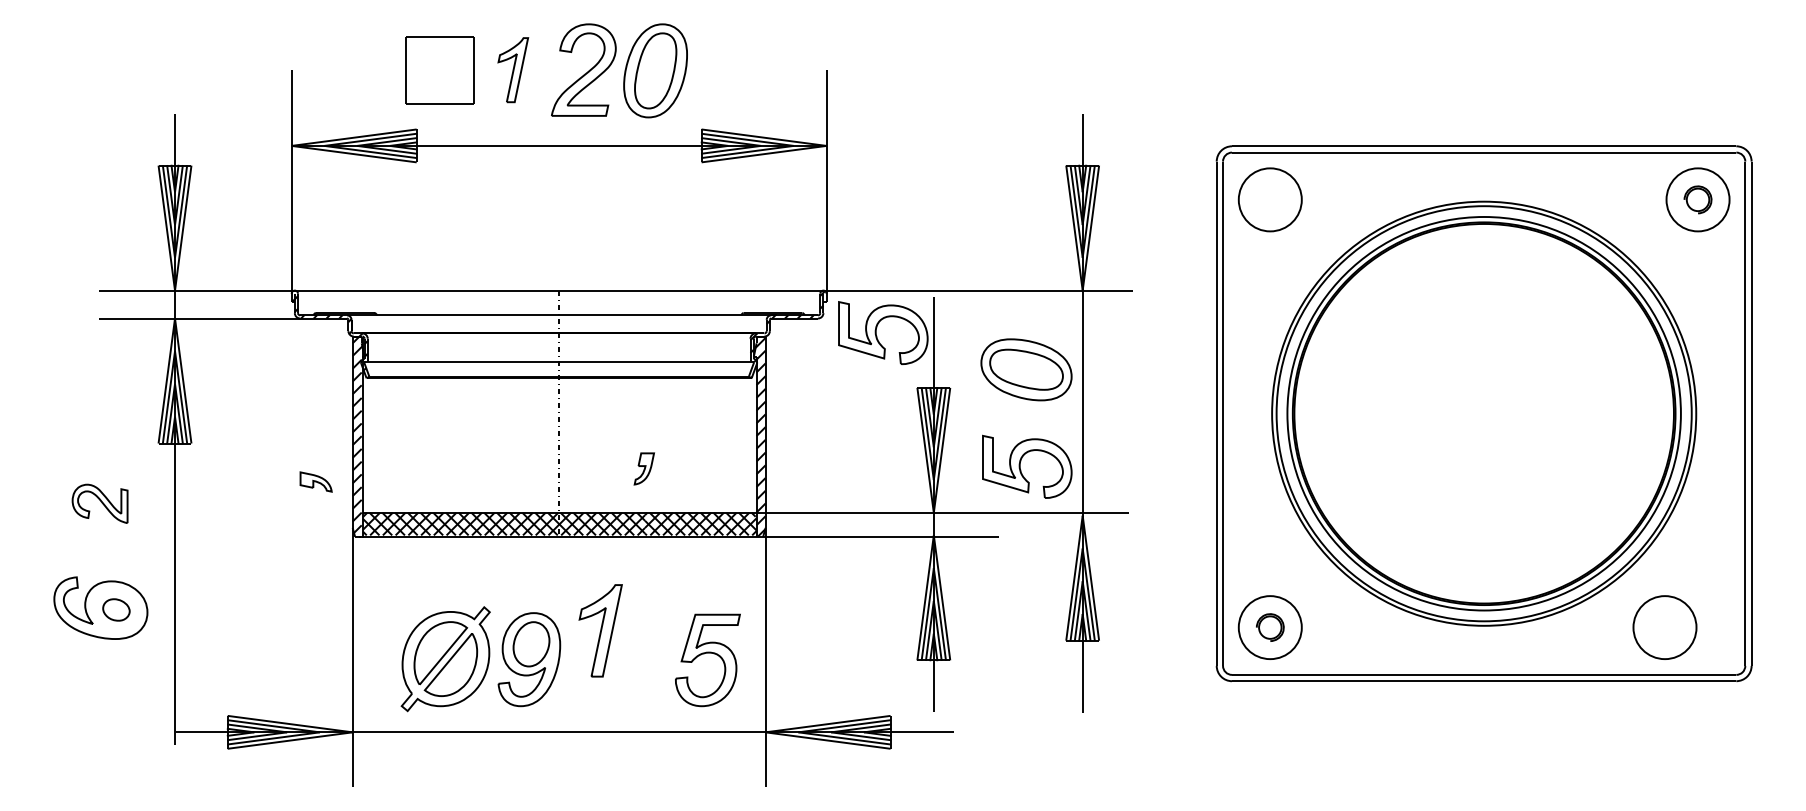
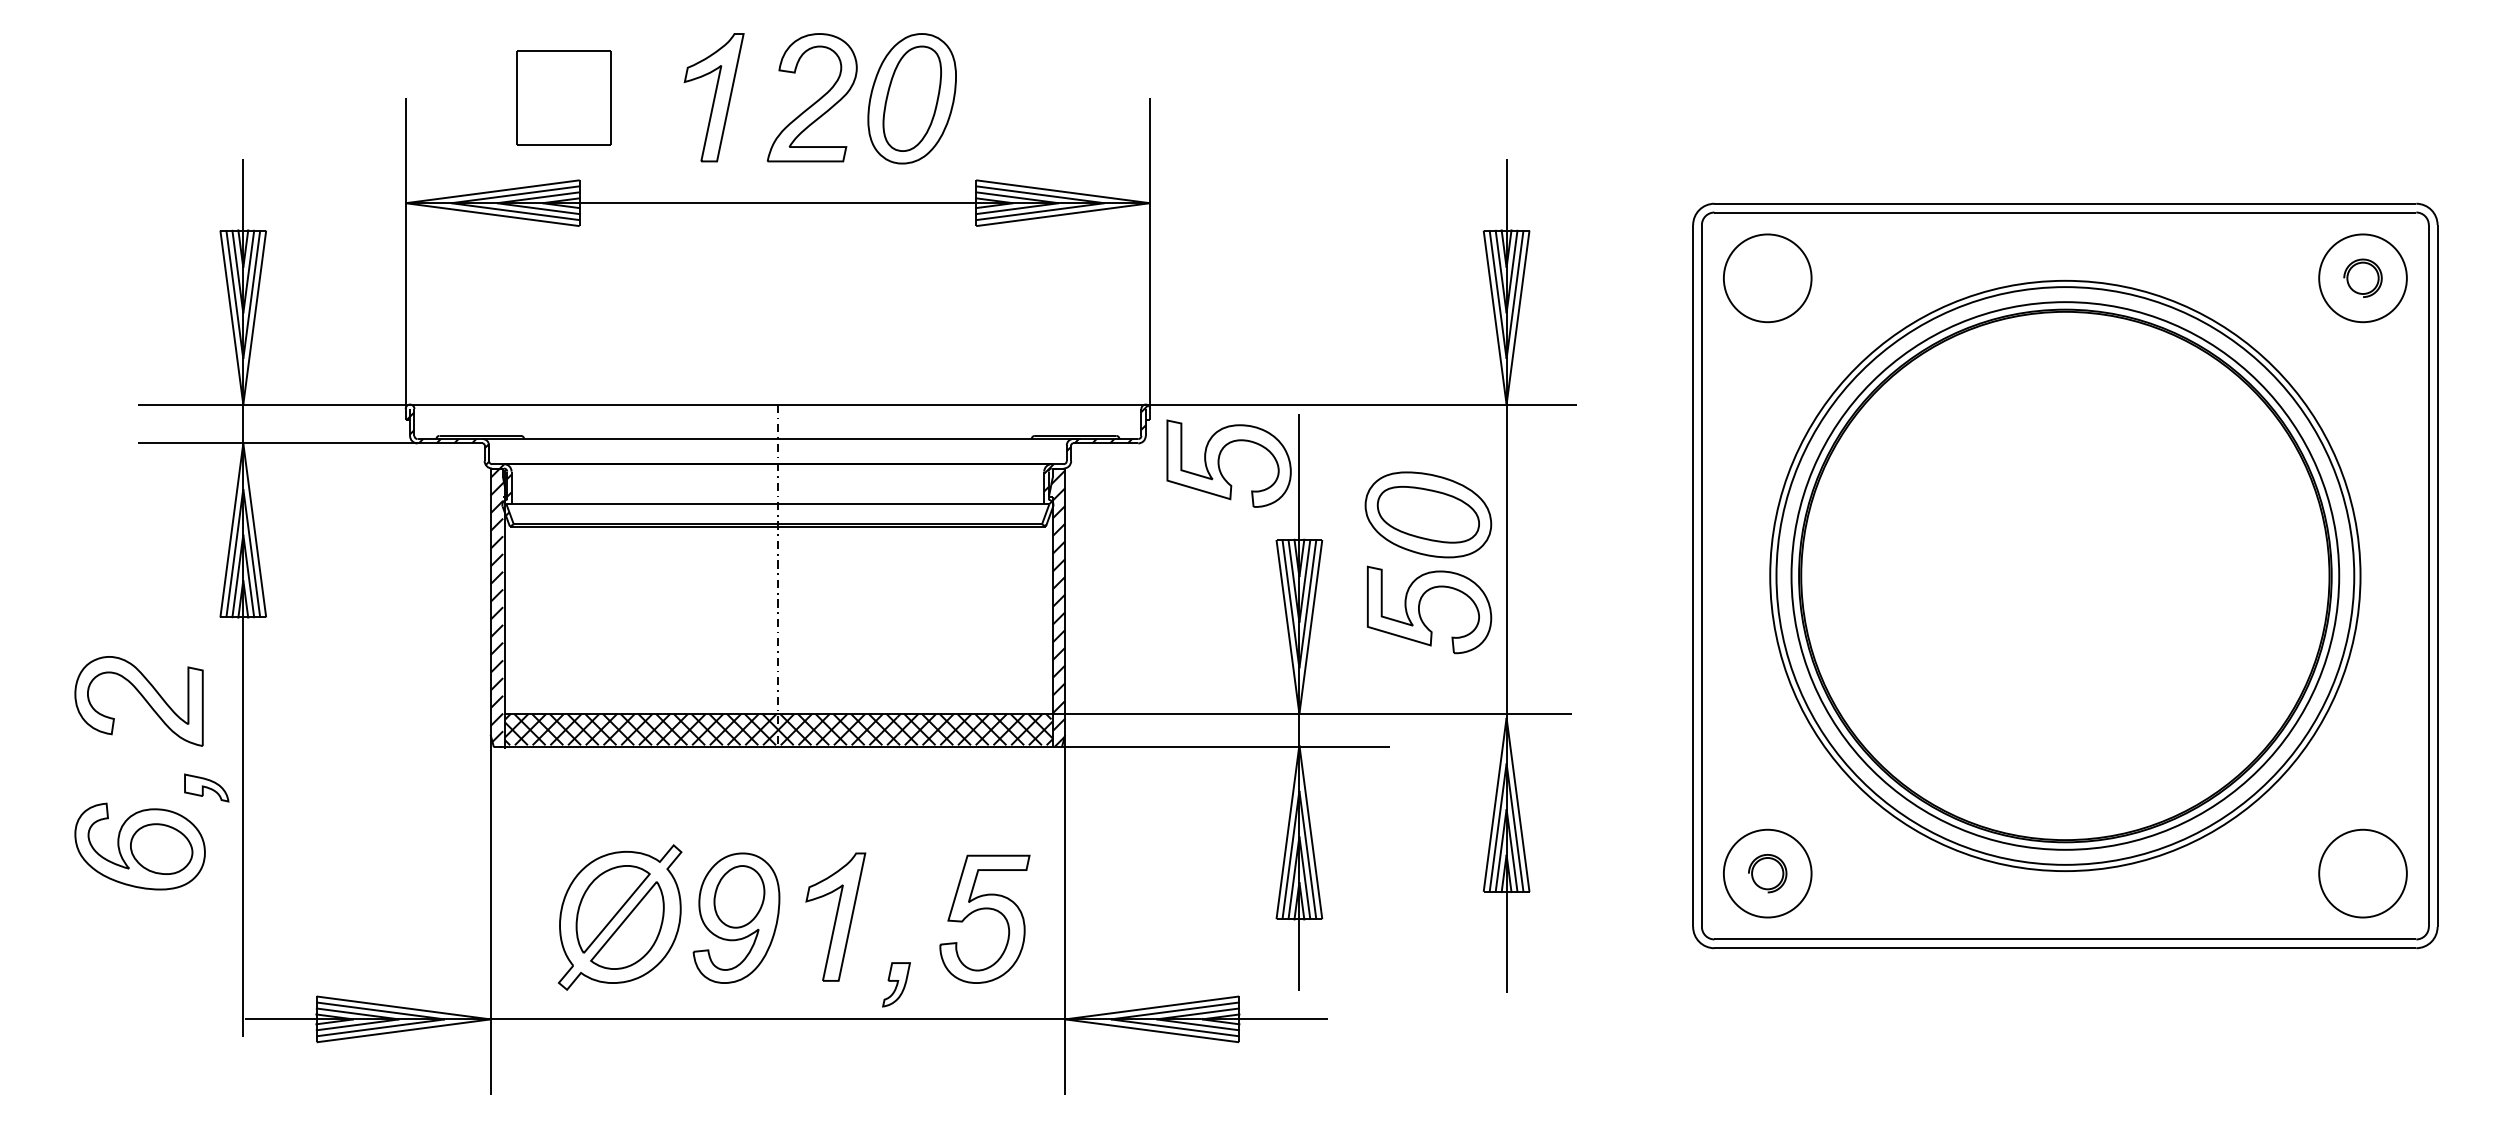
part: (439, 69) -> (563, 97), moved
part: (512, 69) -> (713, 97), size x1.43
part: (644, 468) -> (896, 984), moved
part: (1020, 468) -> (1420, 612), moved
part: (315, 481) -> (206, 787), moved
part: (99, 503) -> (138, 701), size x1.67
part: (116, 609) -> (161, 848), size x1.67
part: (1664, 627) -> (2362, 873), moved
part: (600, 630) -> (835, 916), moved

